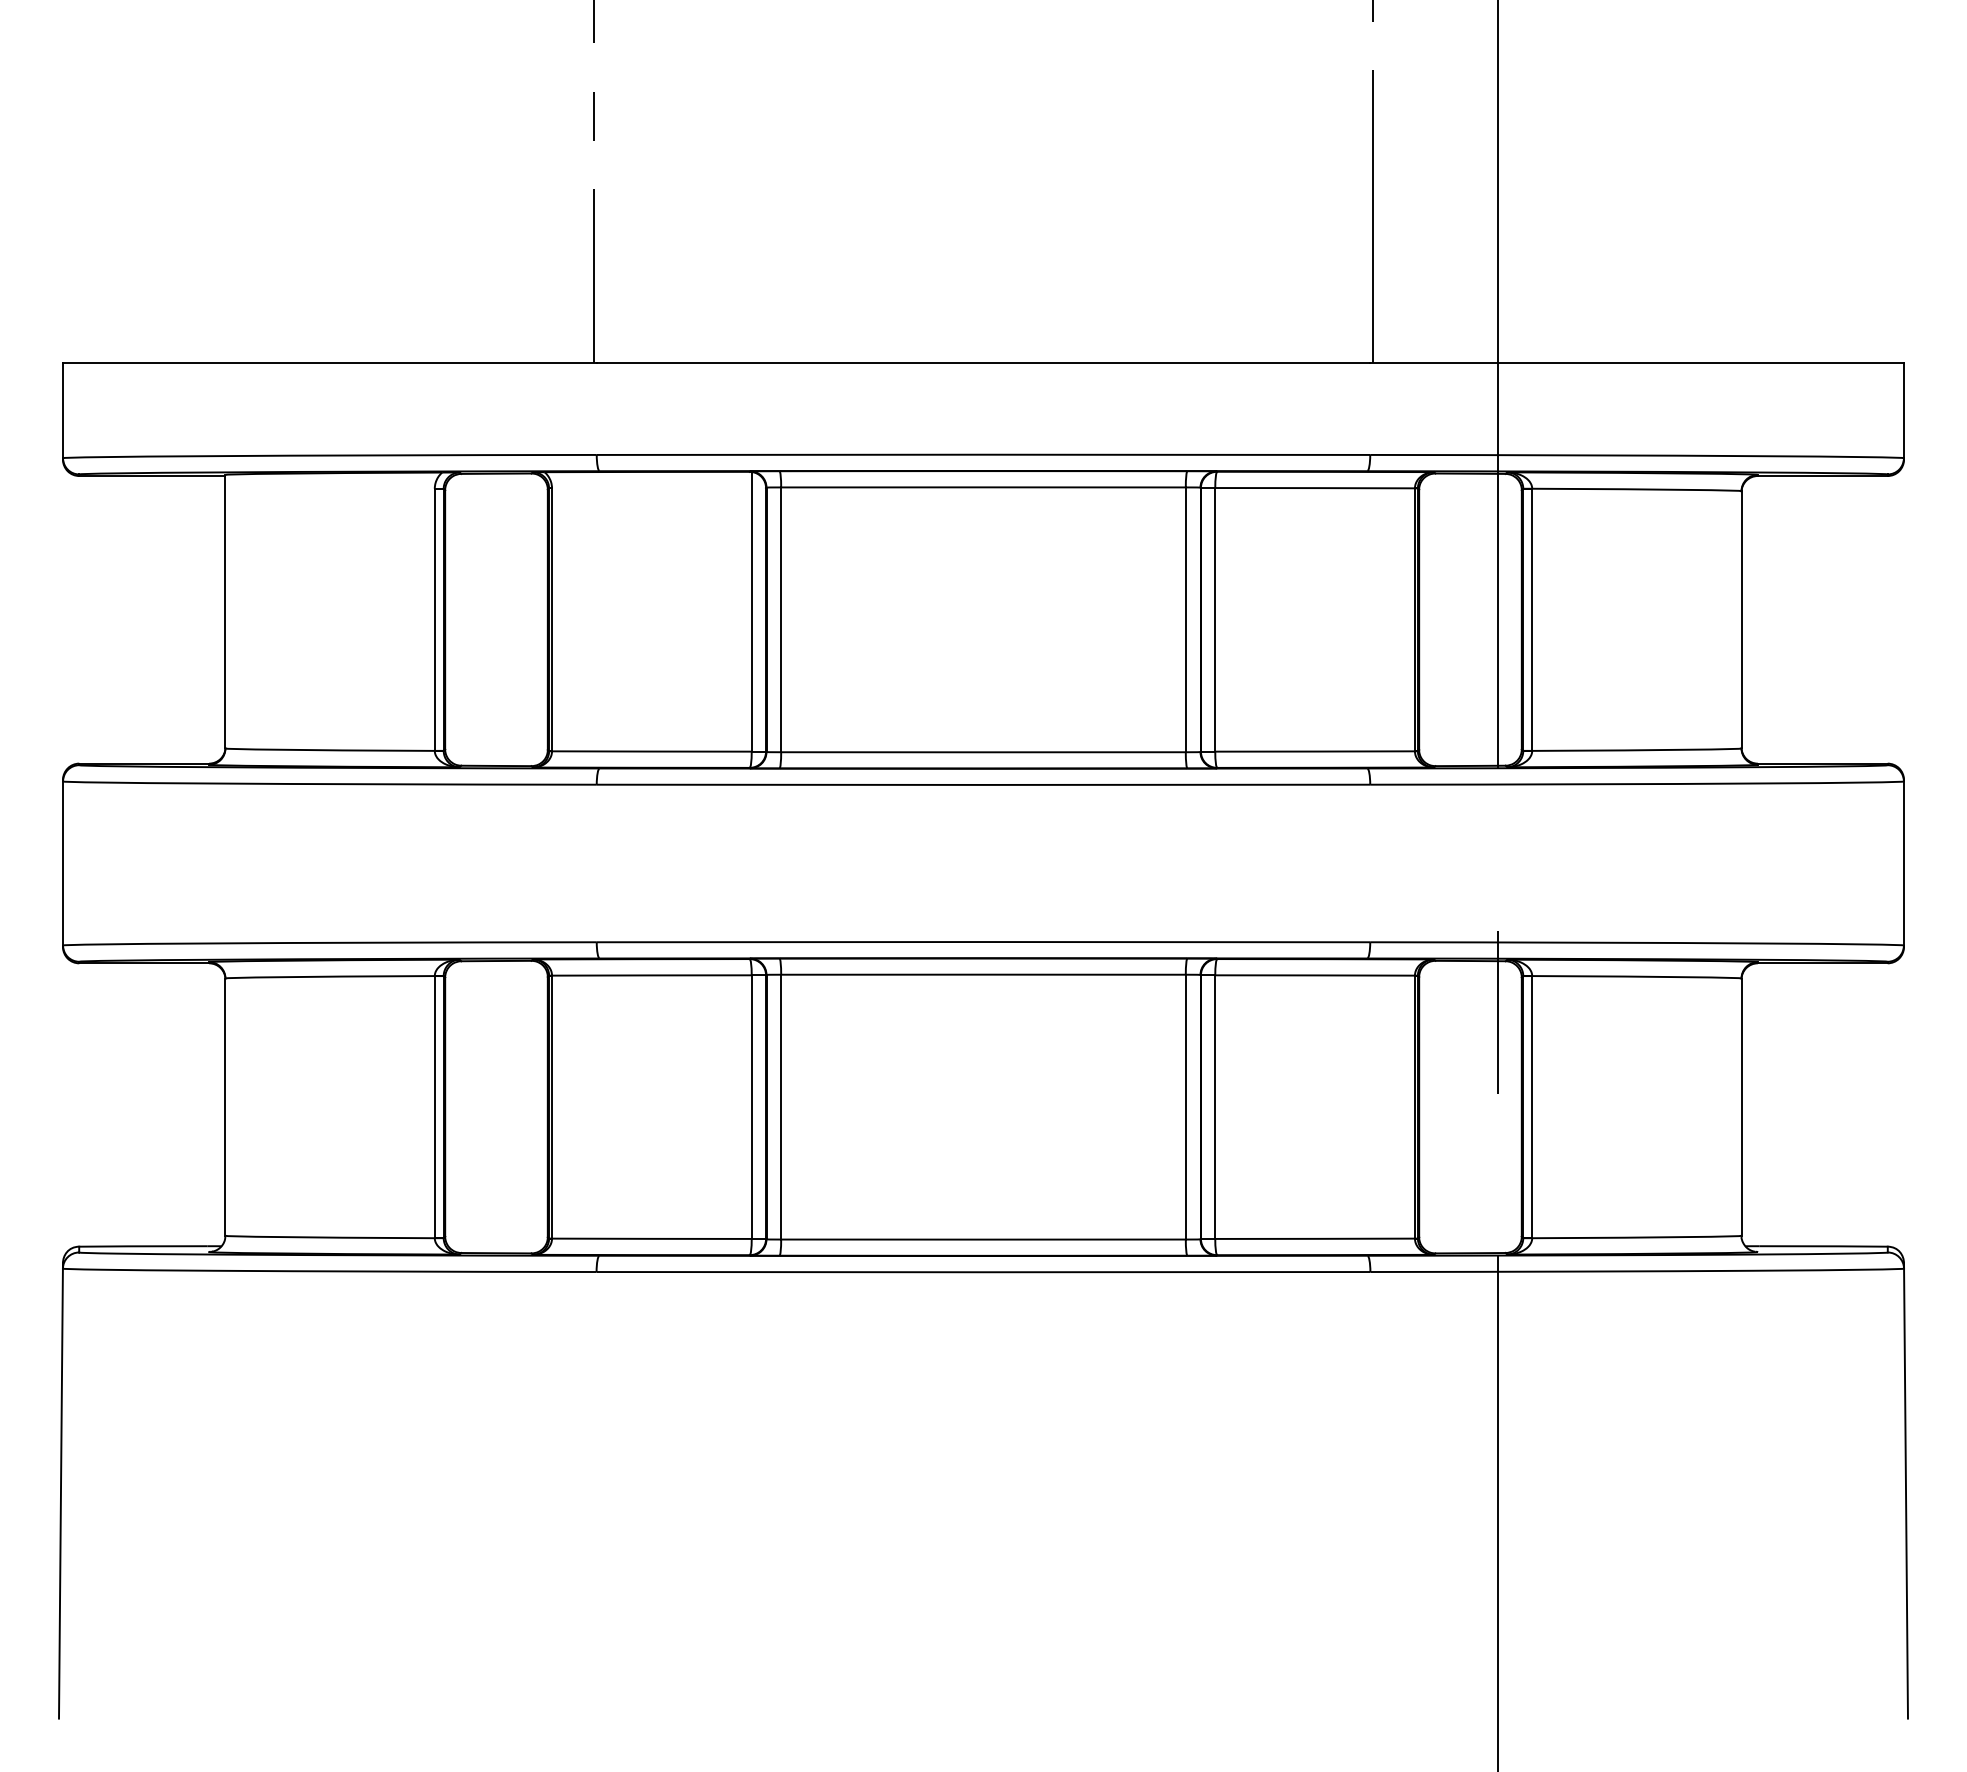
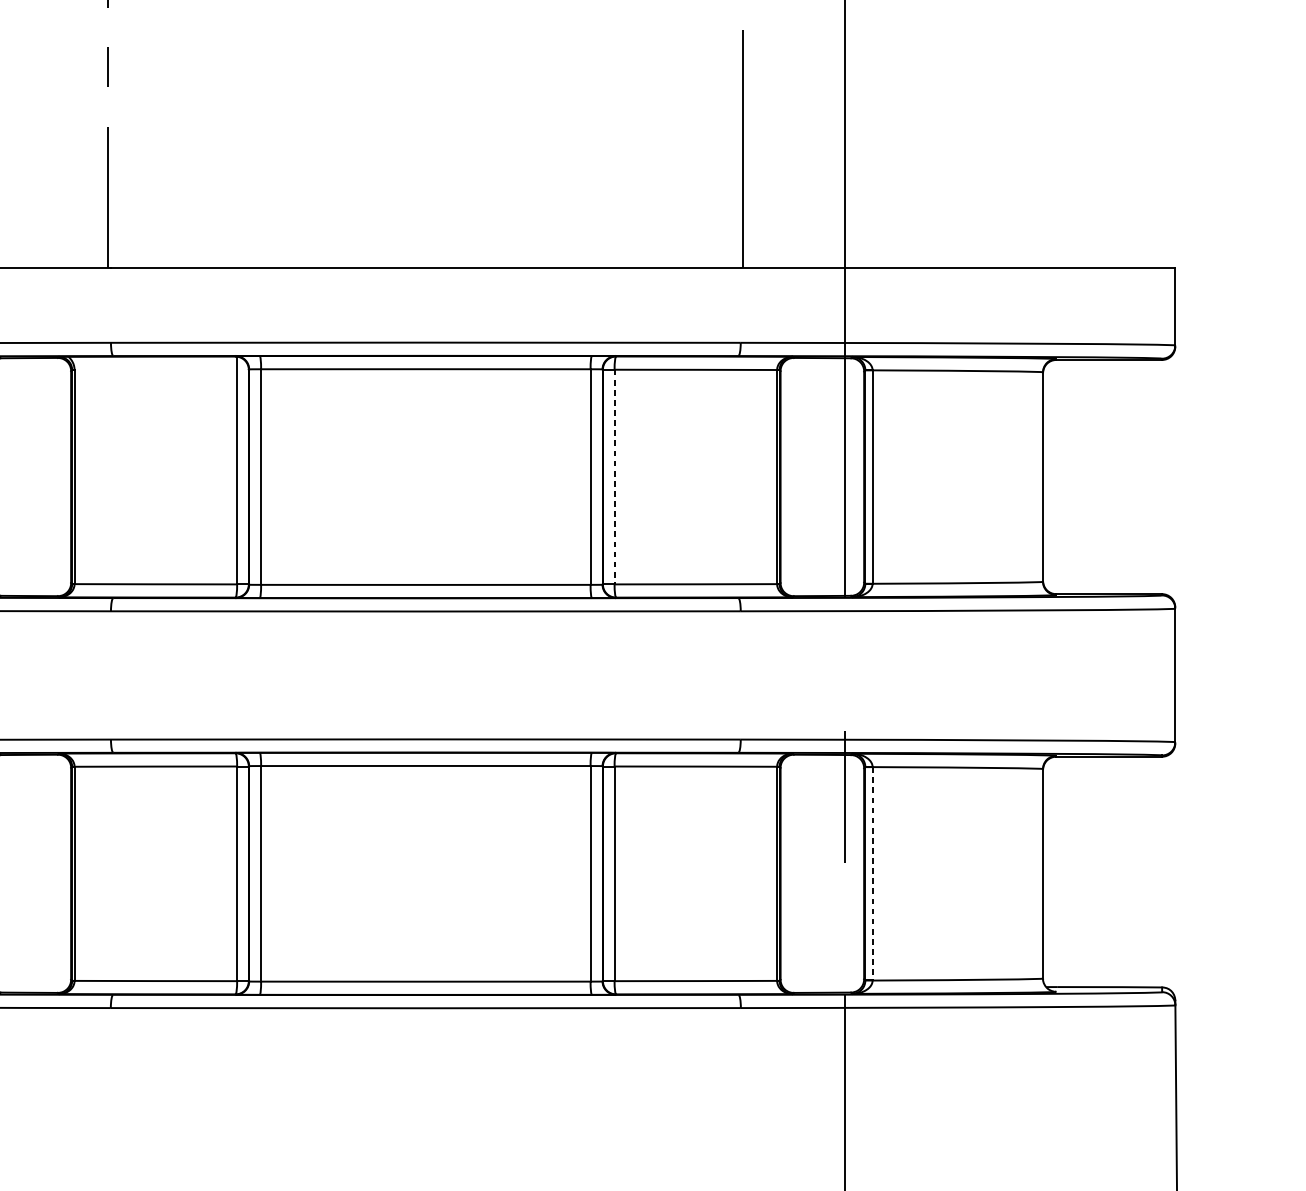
line: (1215, 619) -> (614, 476), solid -> dashed
line: (1532, 1107) -> (872, 874), solid -> dashed

